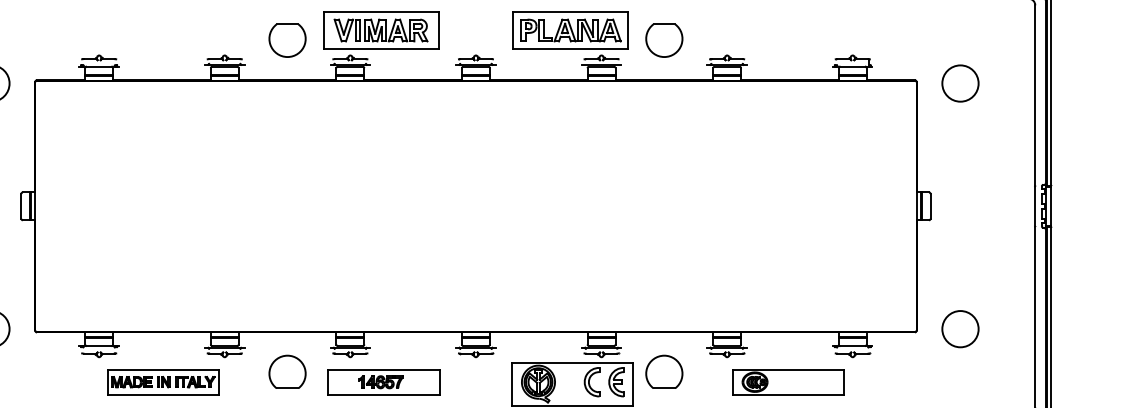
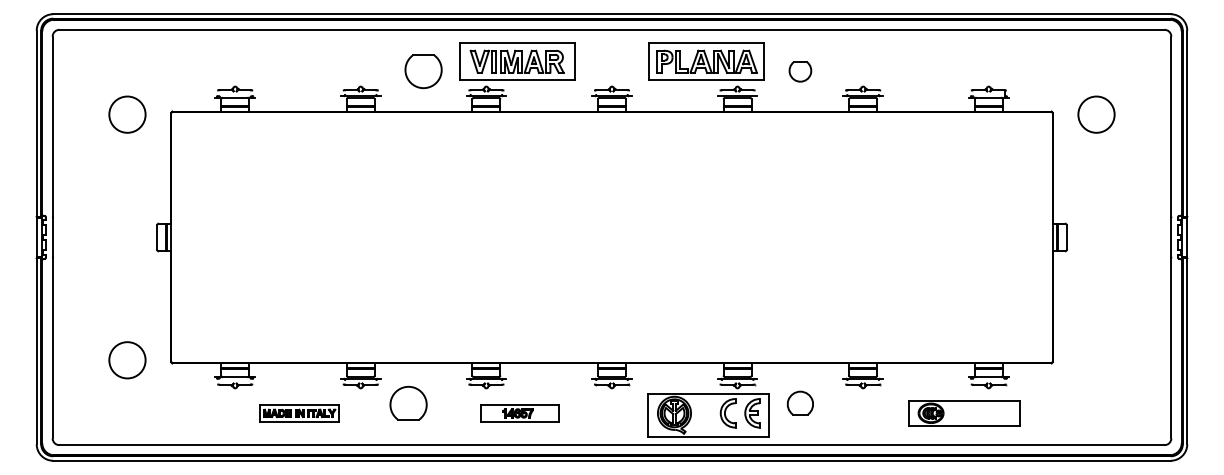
part: (664, 40) -> (800, 71), size x0.6
circle: (960, 329) -> (1096, 360), removed
part: (287, 371) -> (408, 402), moved
part: (664, 371) -> (800, 402), size x0.7
part: (163, 382) -> (299, 413), size x0.7
part: (383, 382) -> (519, 413), size x0.7
part: (788, 382) -> (964, 413), moved

